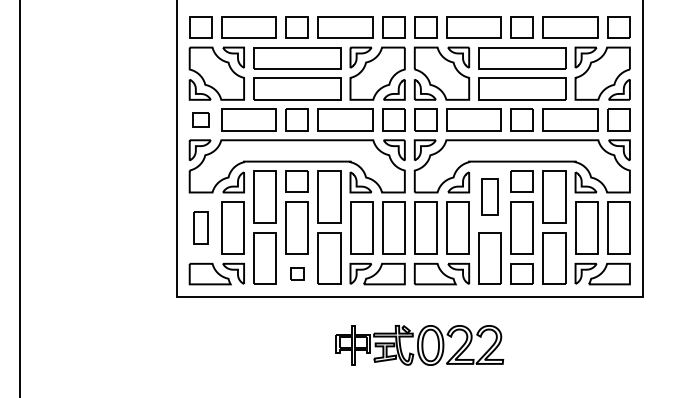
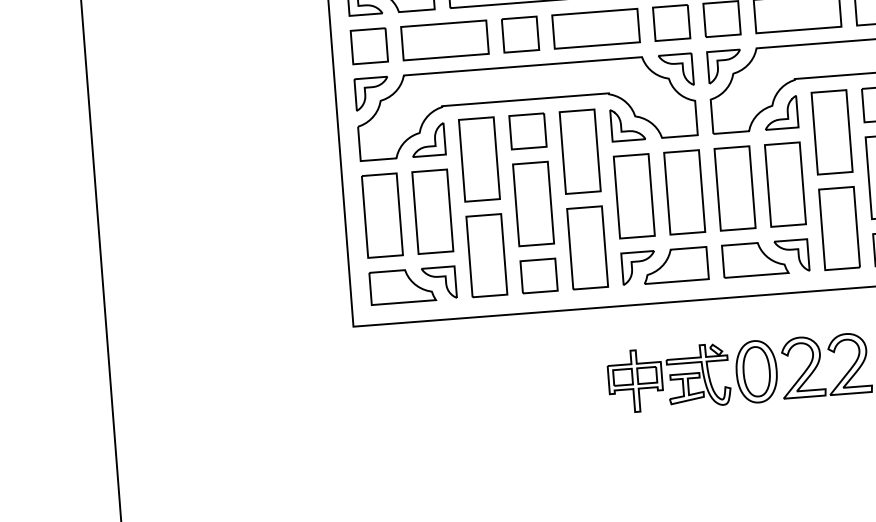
part: (200, 119) -> (368, 45), size x1.43
part: (489, 196) -> (830, 131), size x1.43
part: (200, 227) -> (381, 214), size x1.67
part: (296, 273) -> (537, 275), size x1.67

